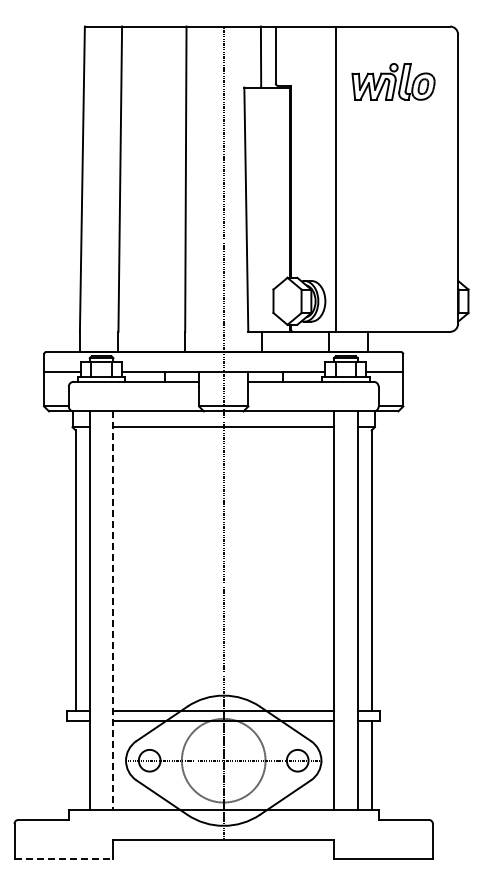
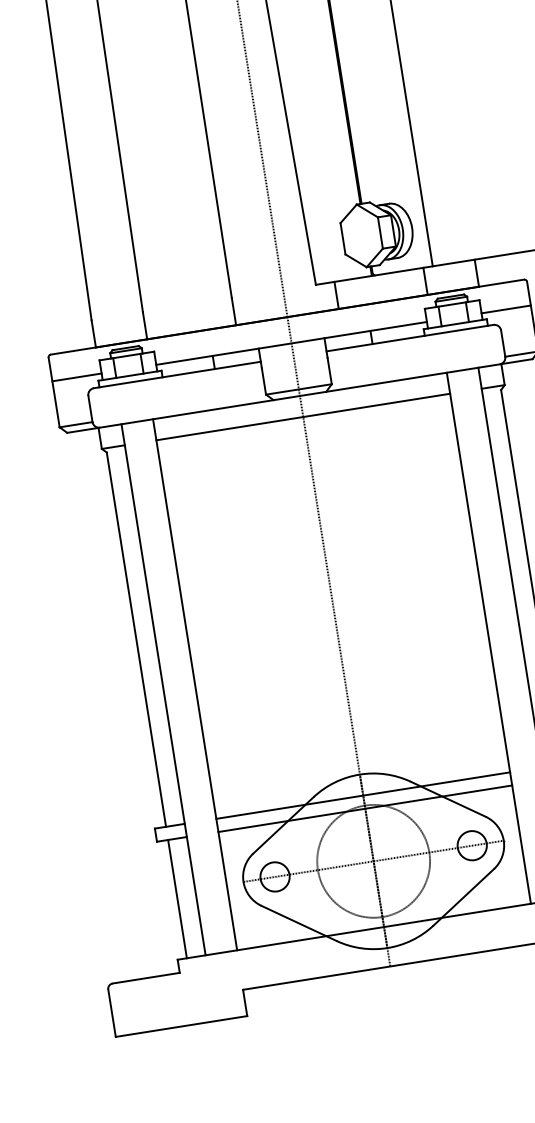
line: (113, 611) -> (195, 685), dashed -> solid
line: (75, 765) -> (177, 898), added
line: (64, 859) -> (182, 1026), dashed -> solid

